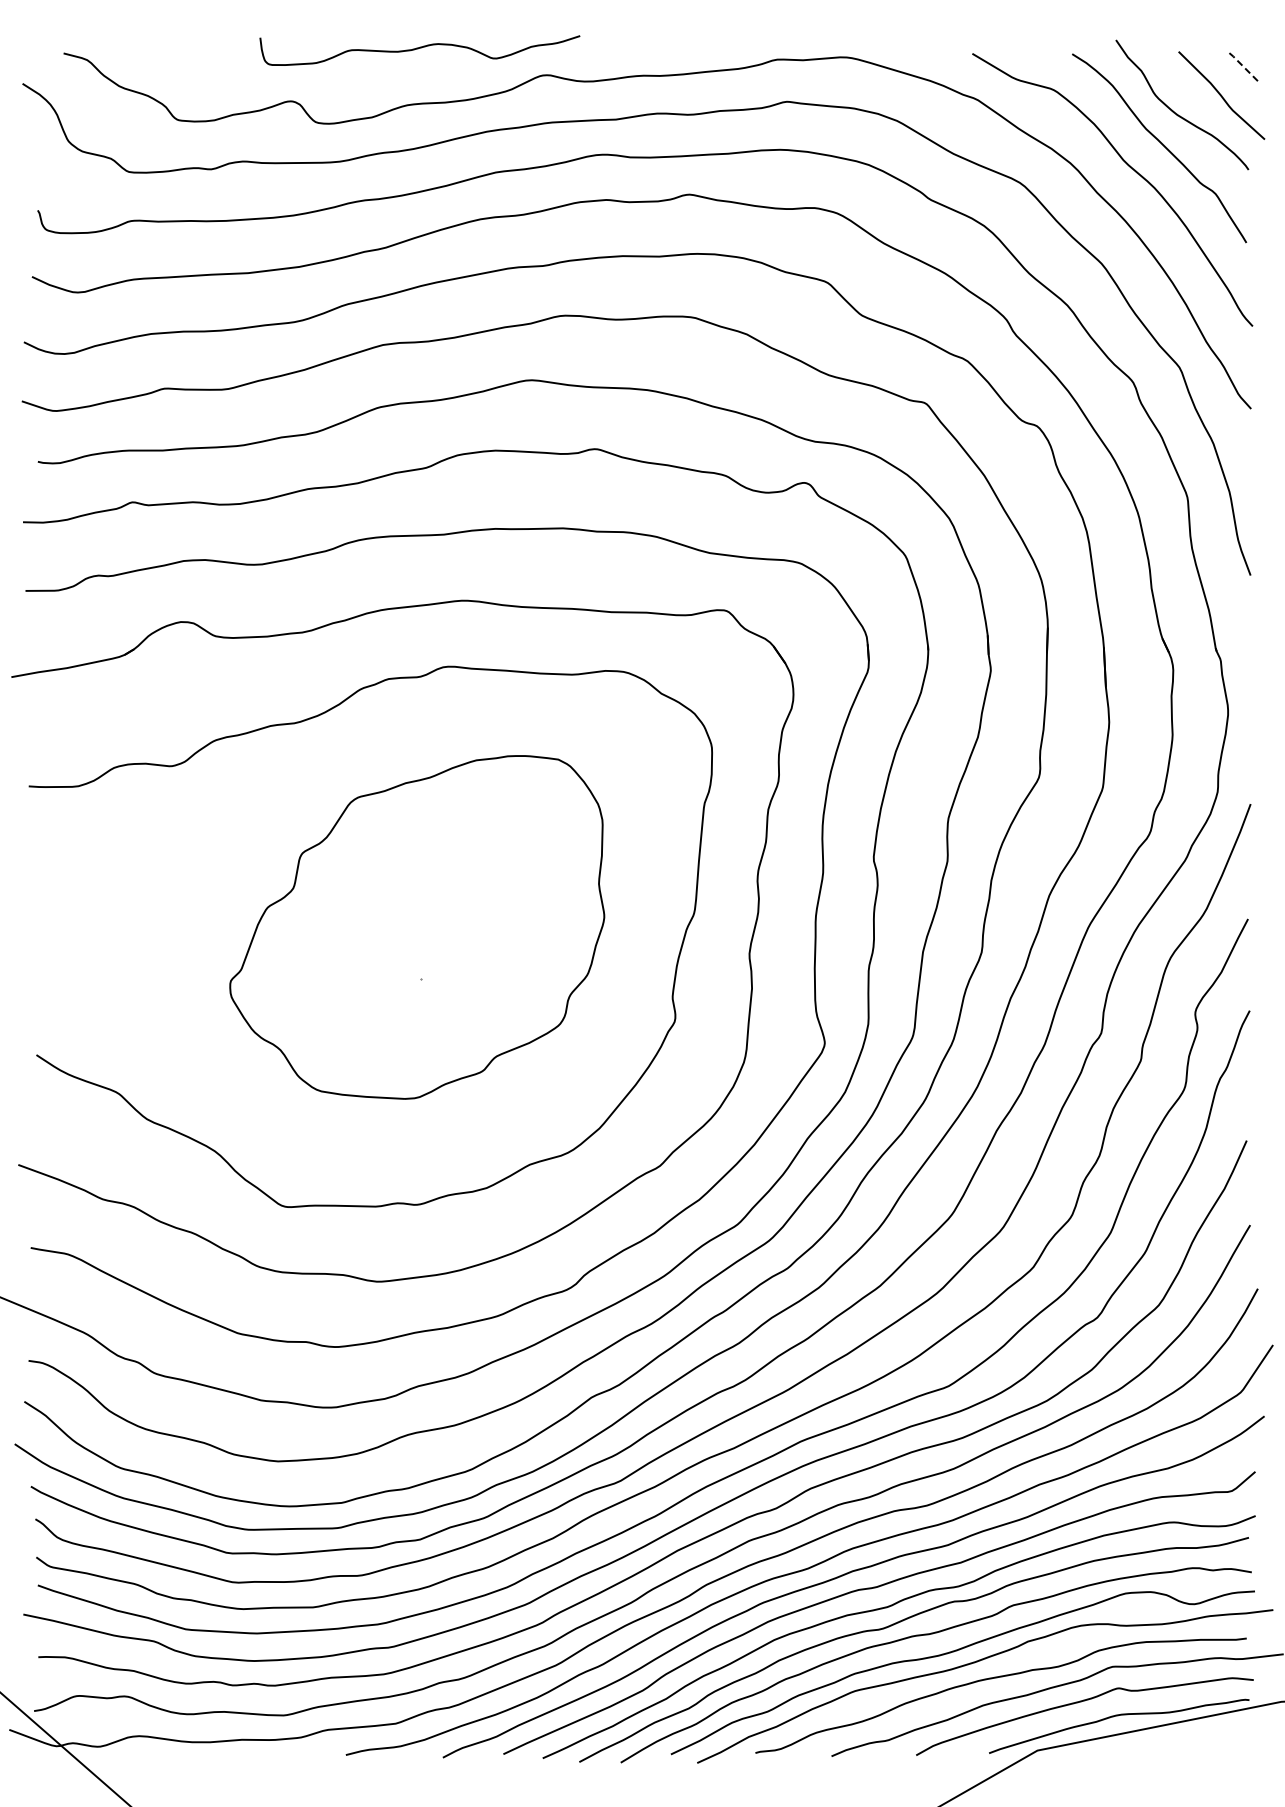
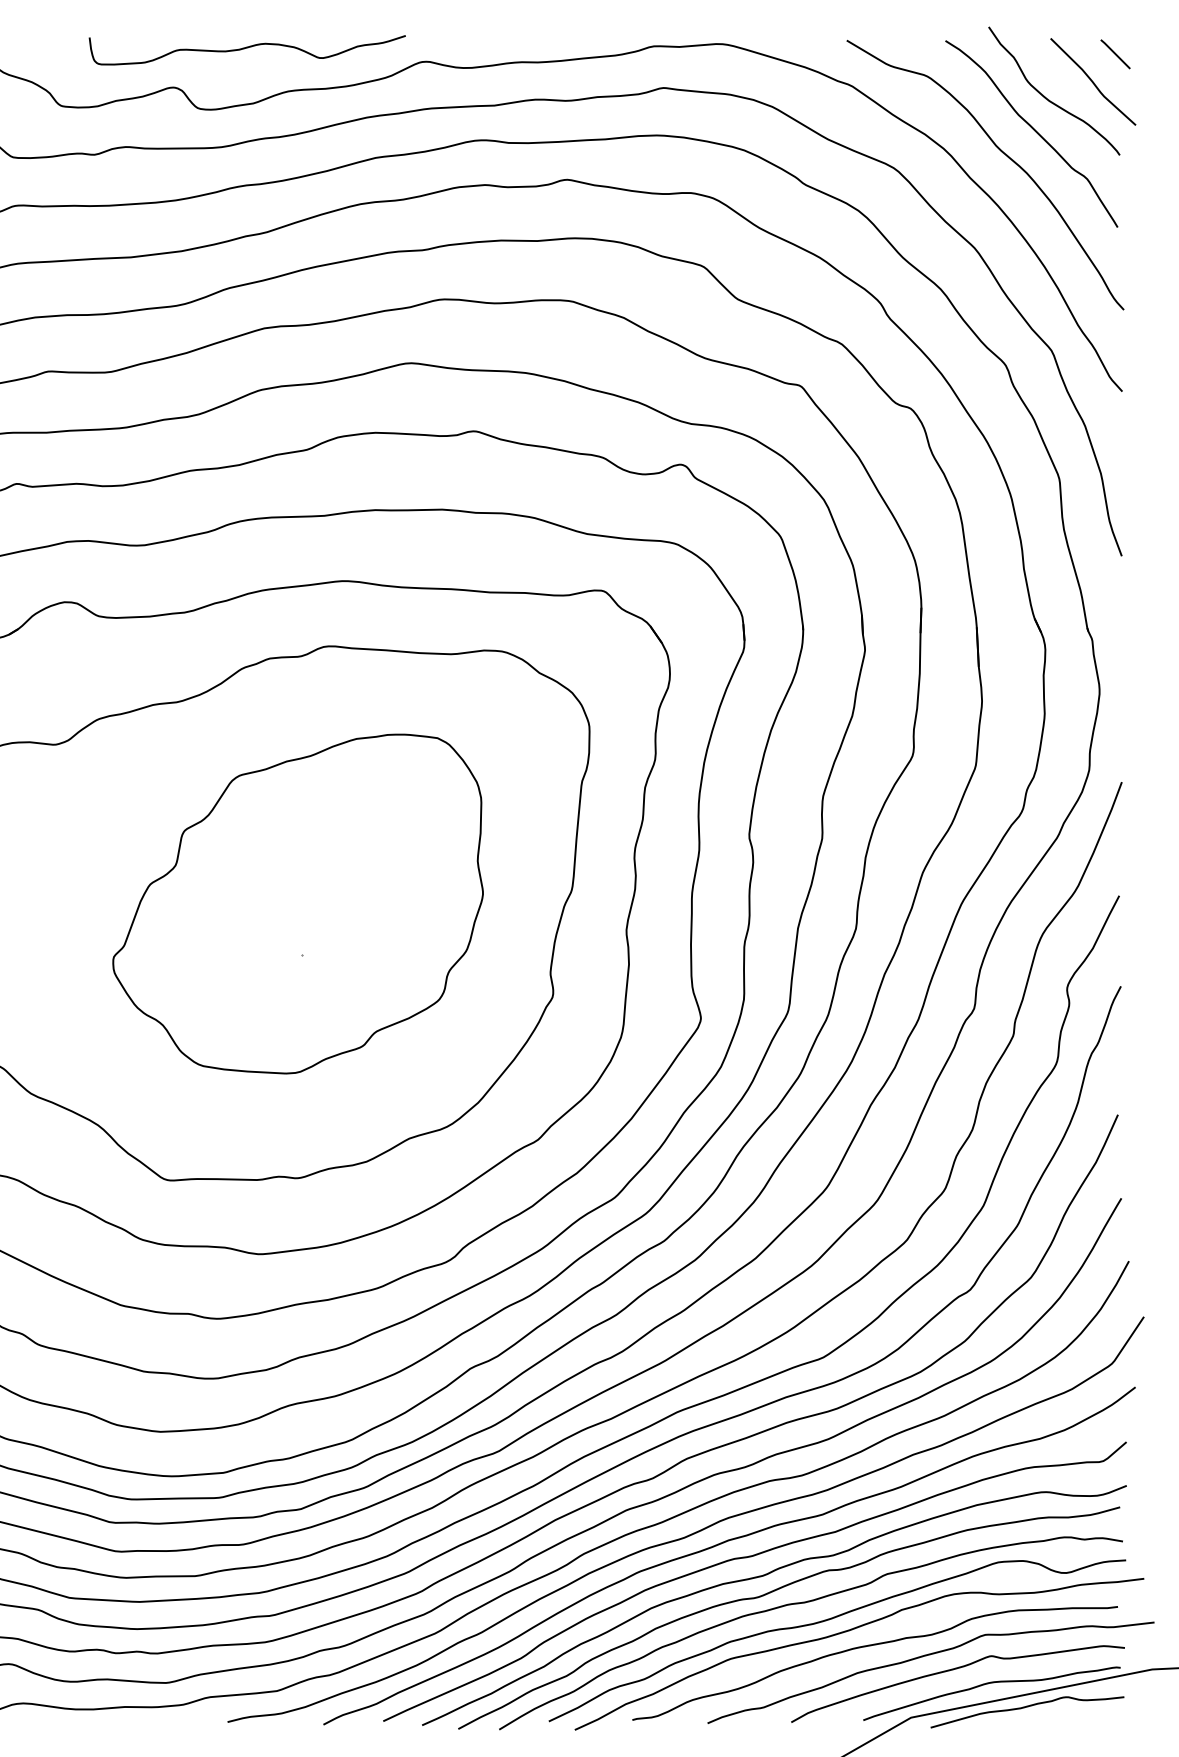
curve: (418, 49) -> (245, 49), moved
line: (1243, 66) -> (1114, 53), dashed -> solid
curve: (1155, 1740) -> (1027, 1707), added

